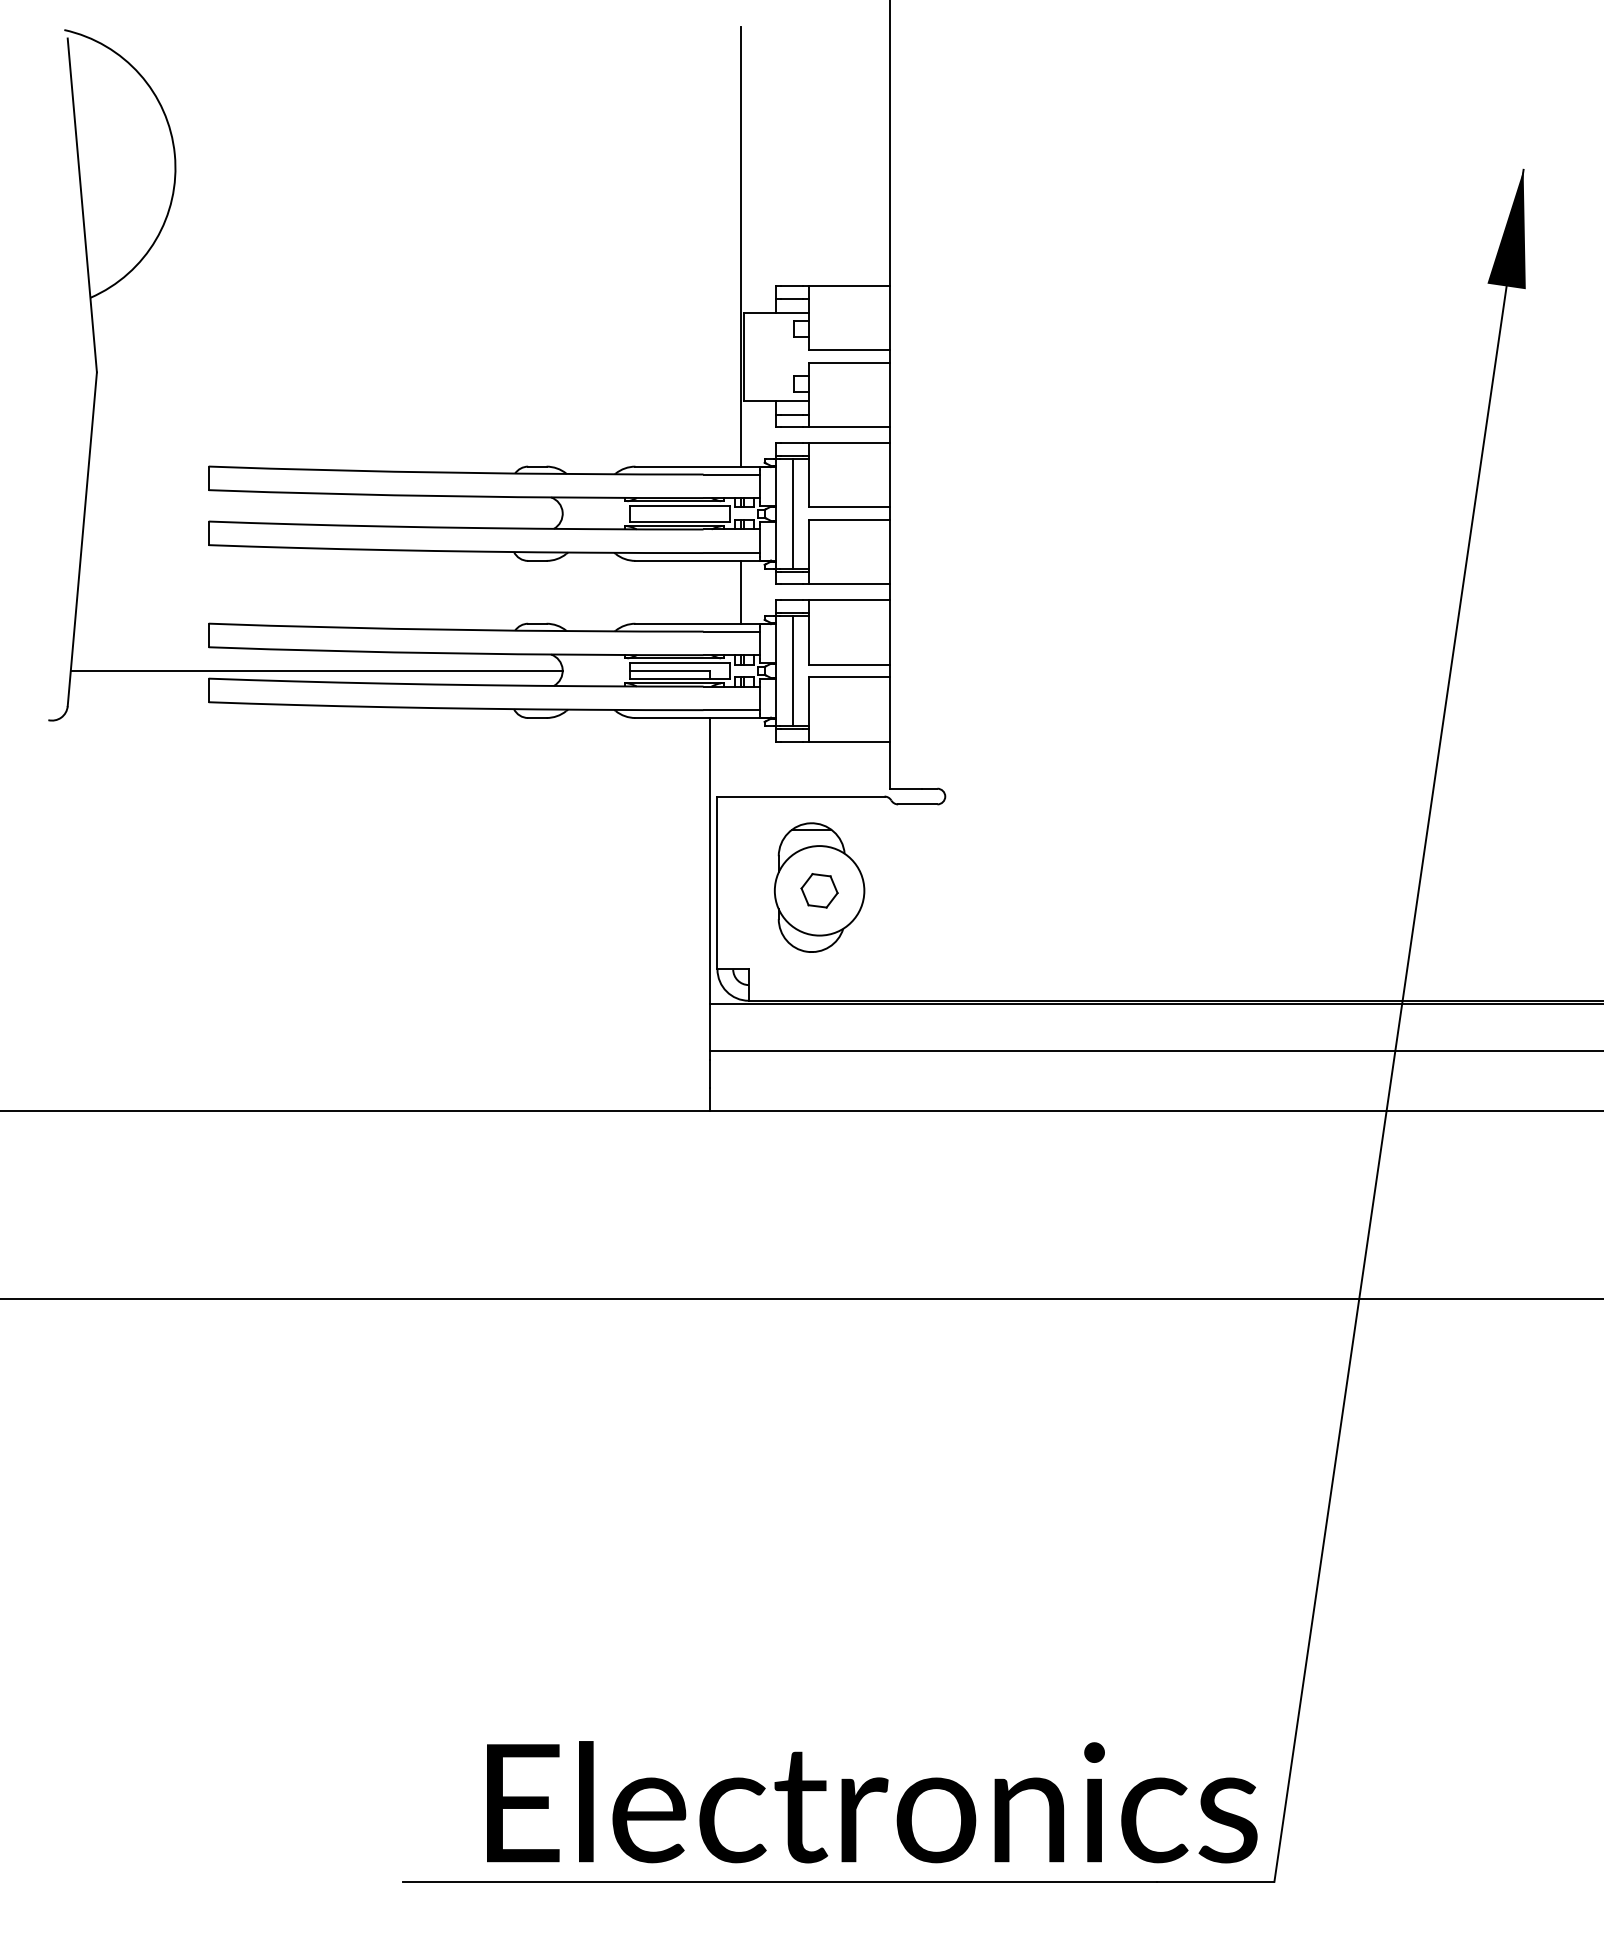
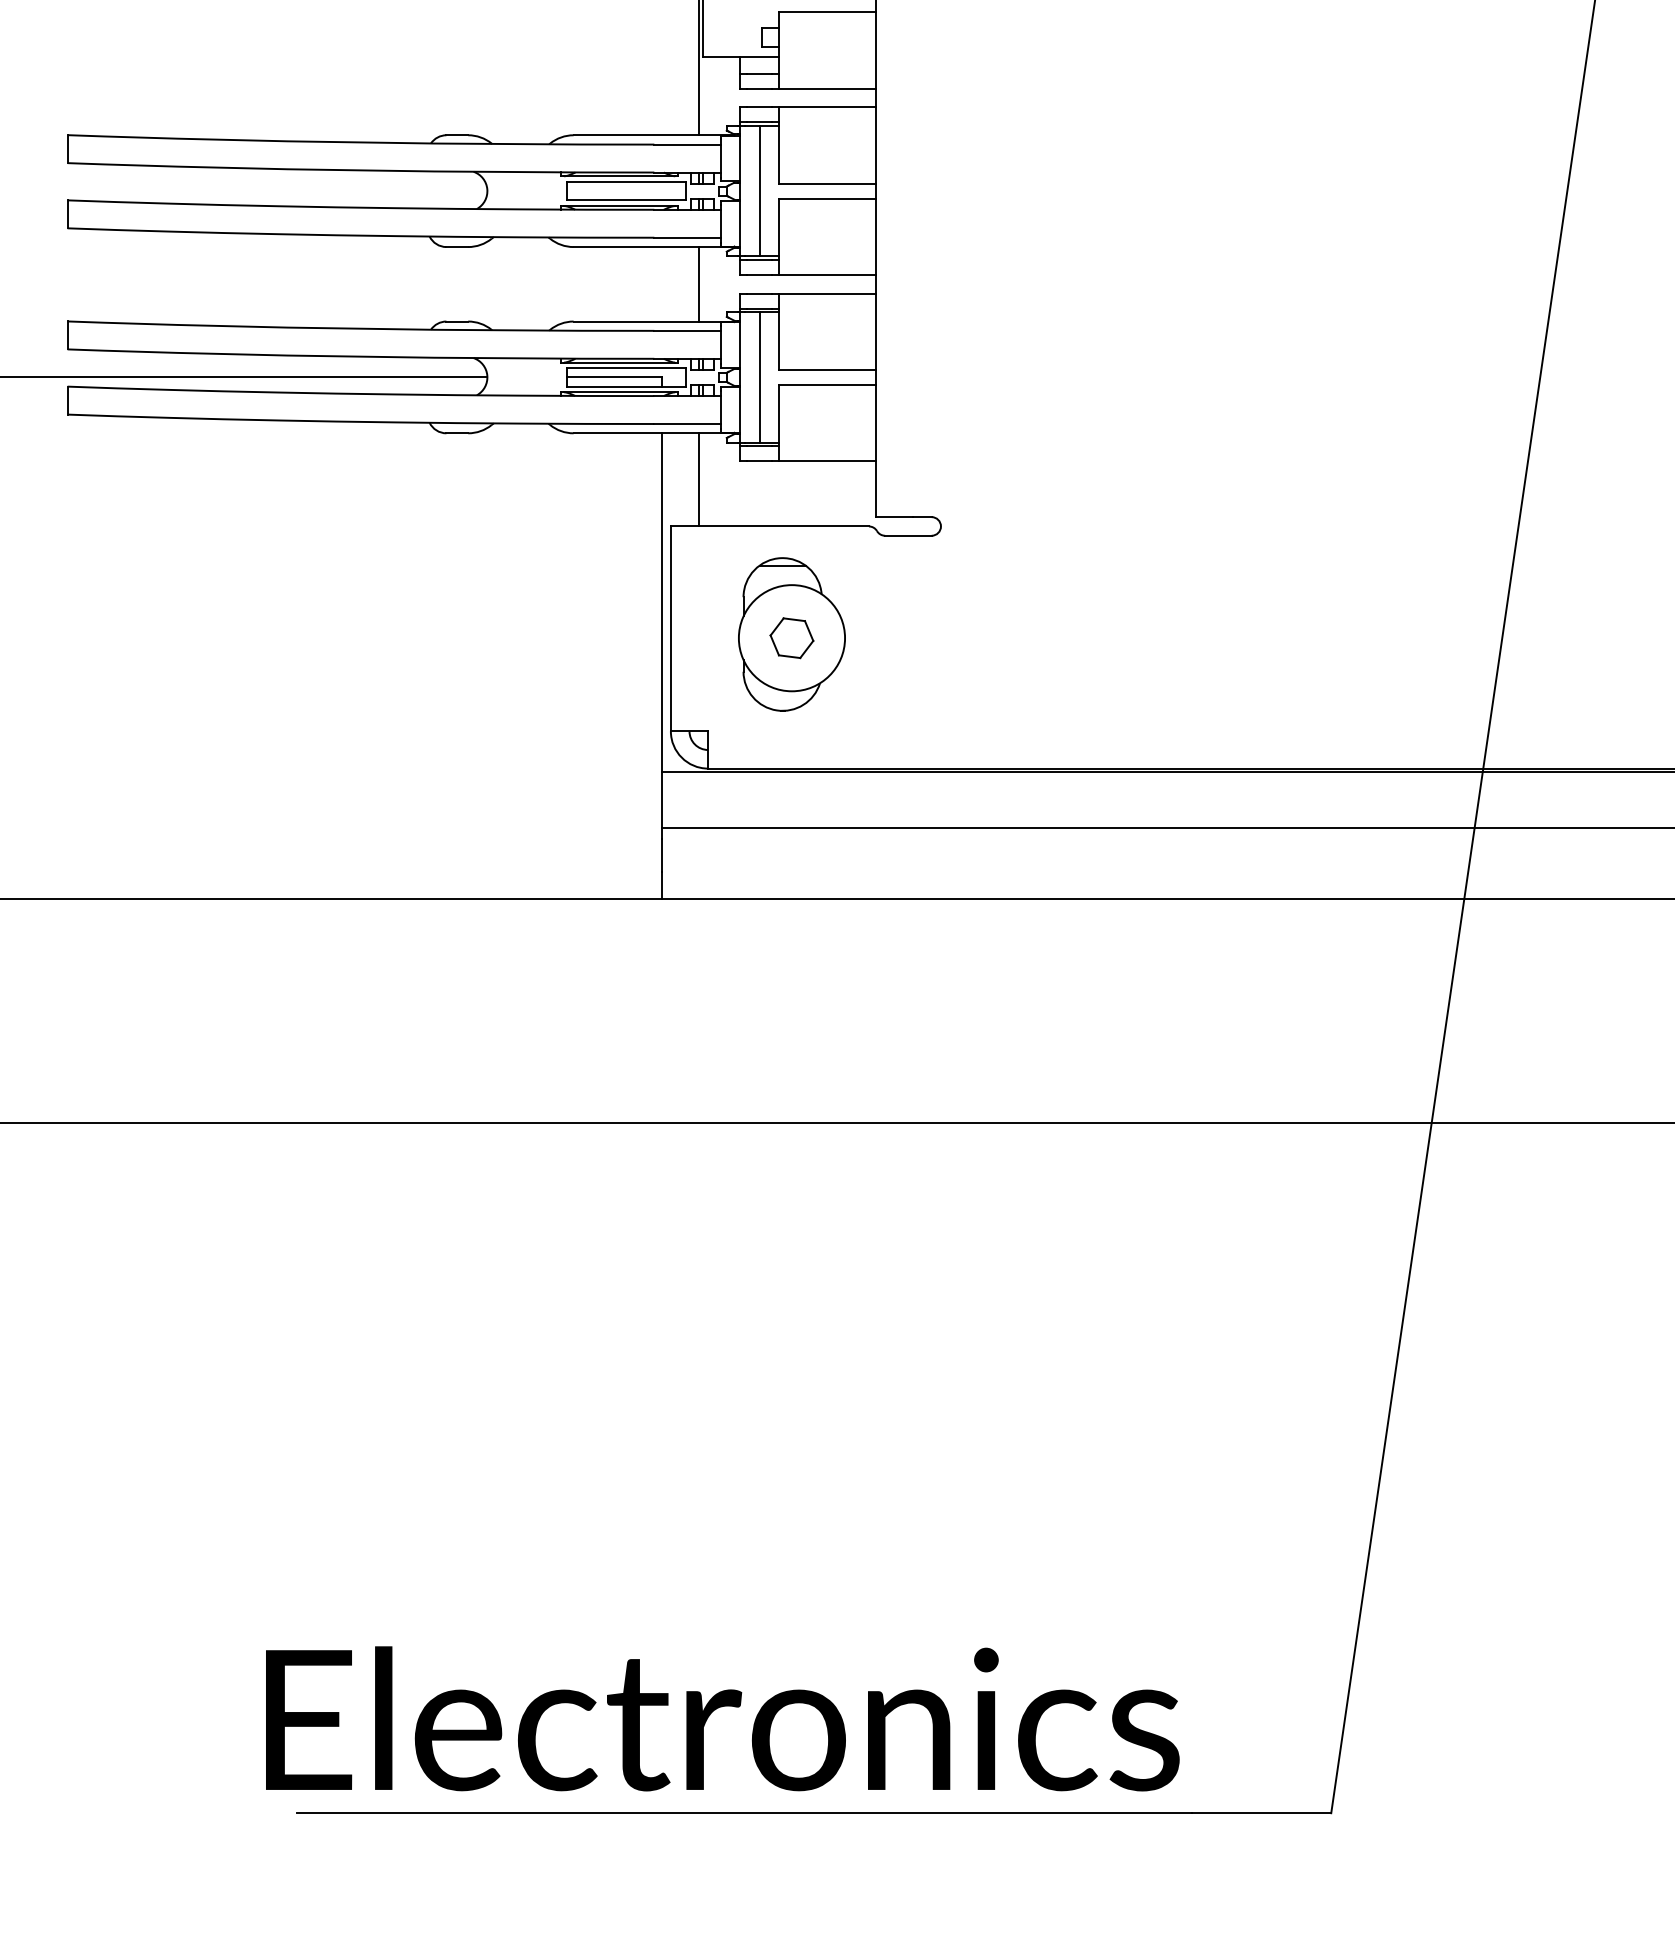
line: (741, 757) -> (699, 480), added
text: (872, 1802) -> (723, 1719), moved

